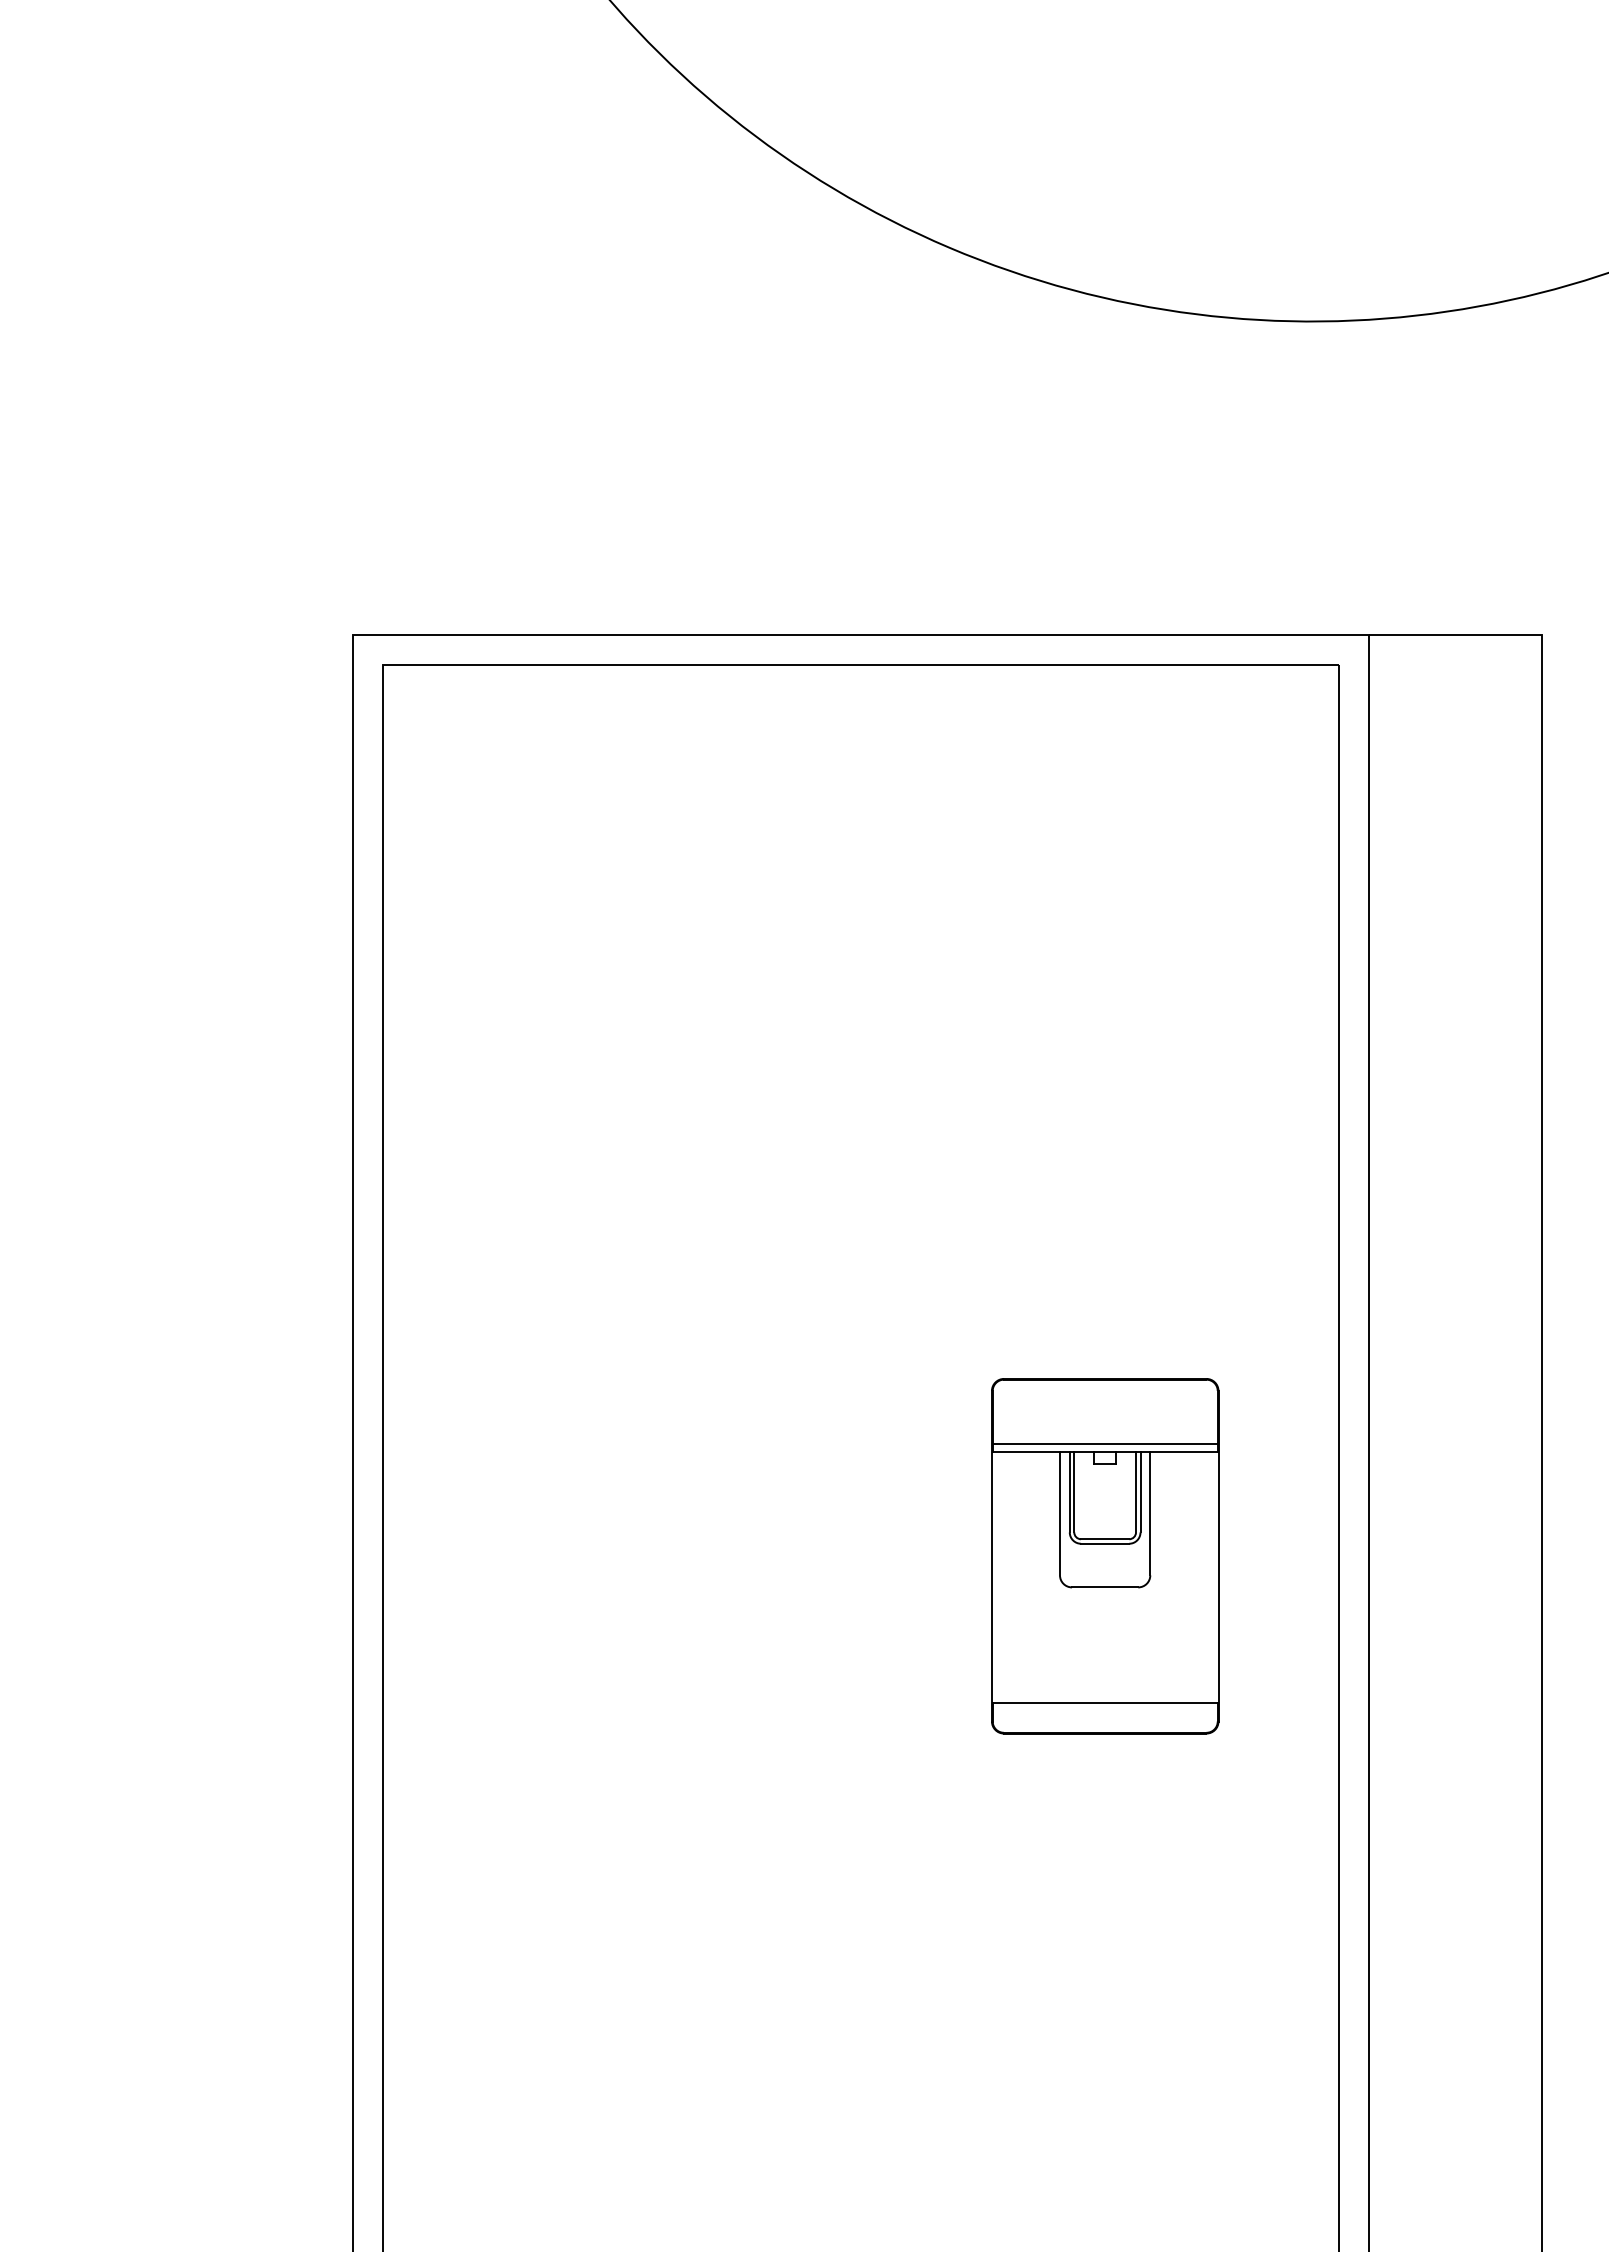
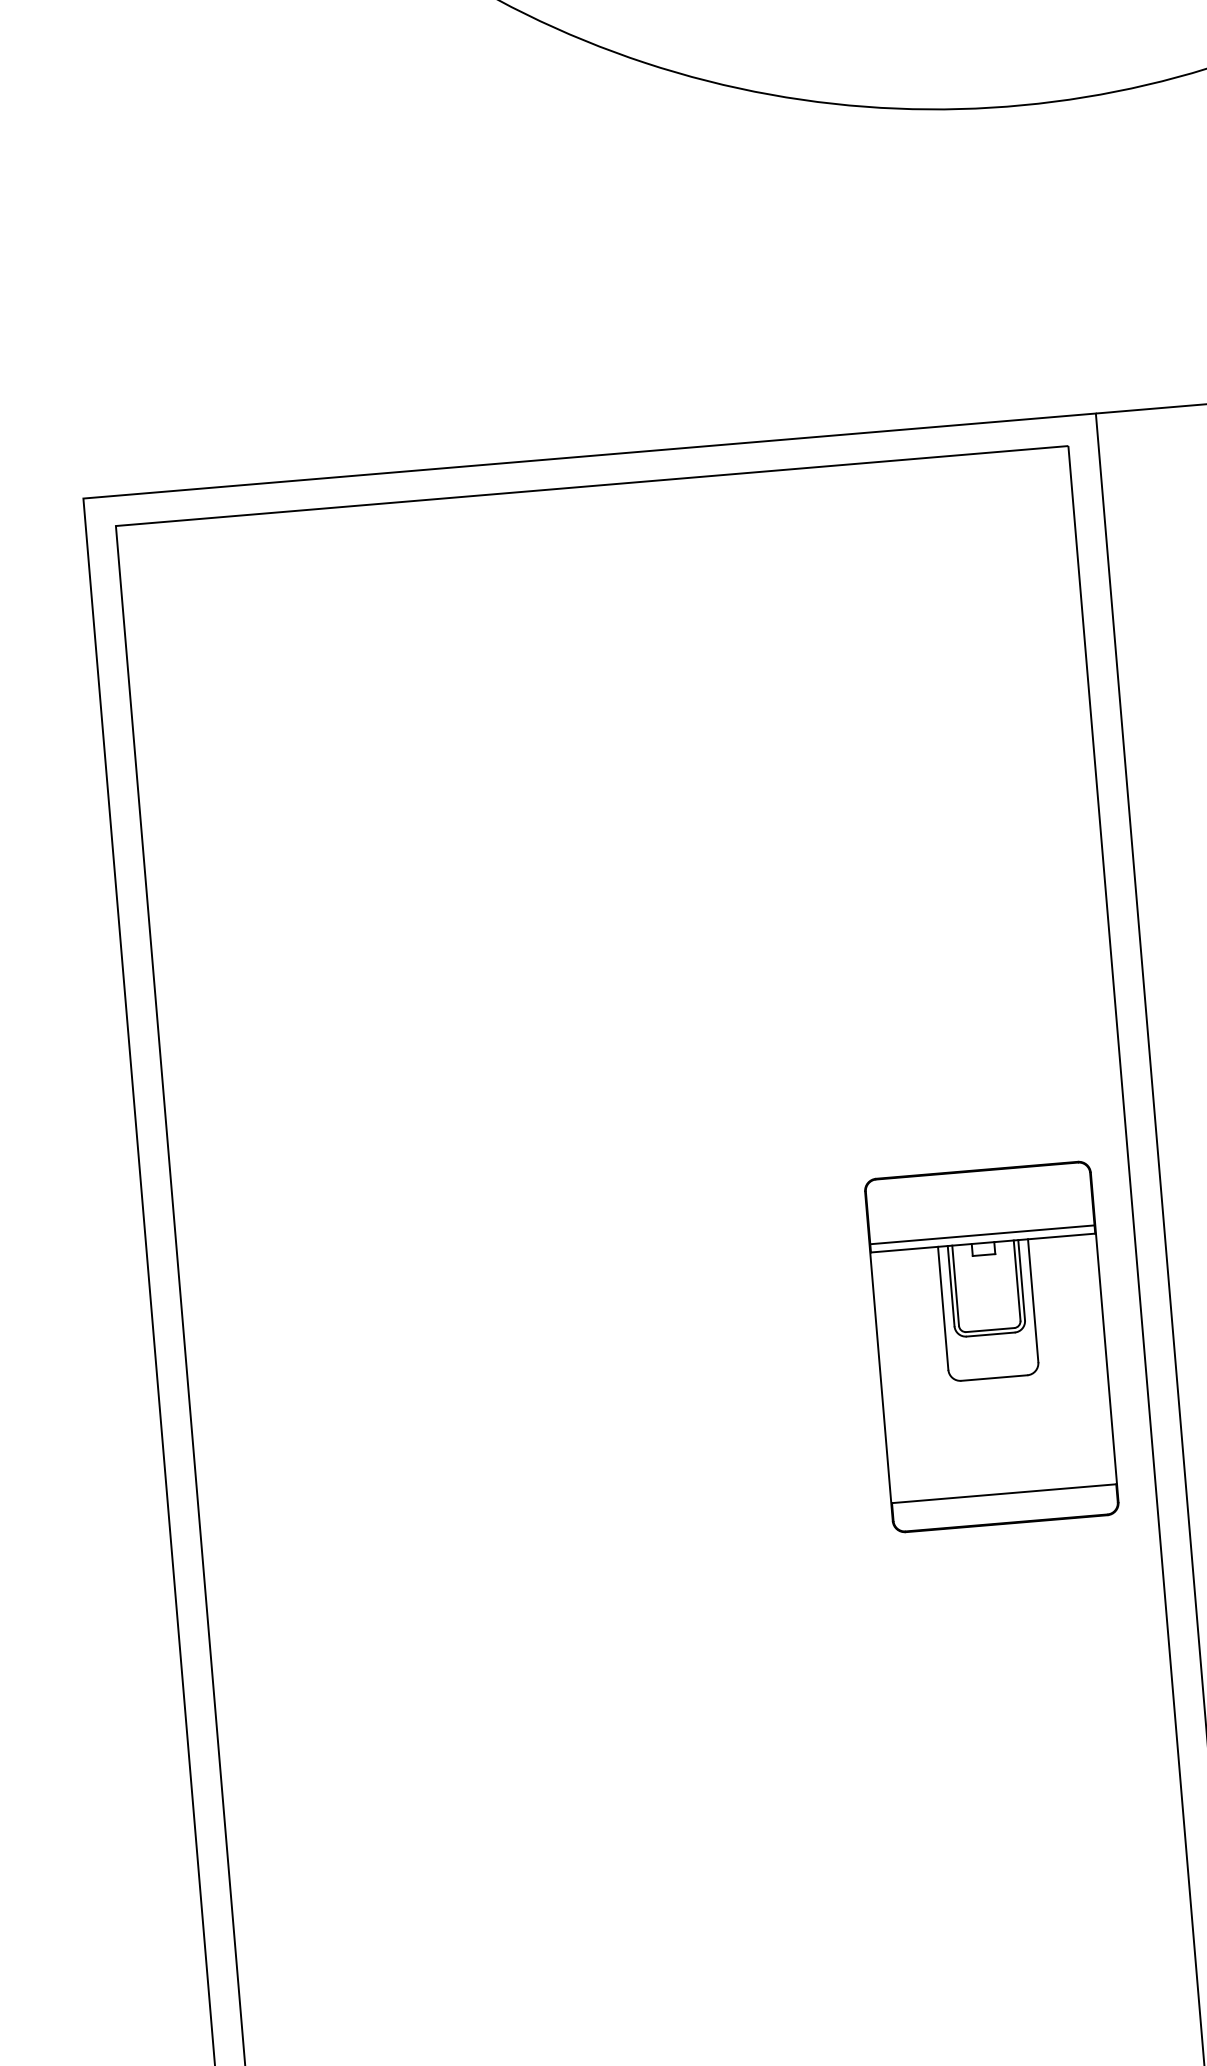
part: (1105, 1556) -> (992, 1347), moved

